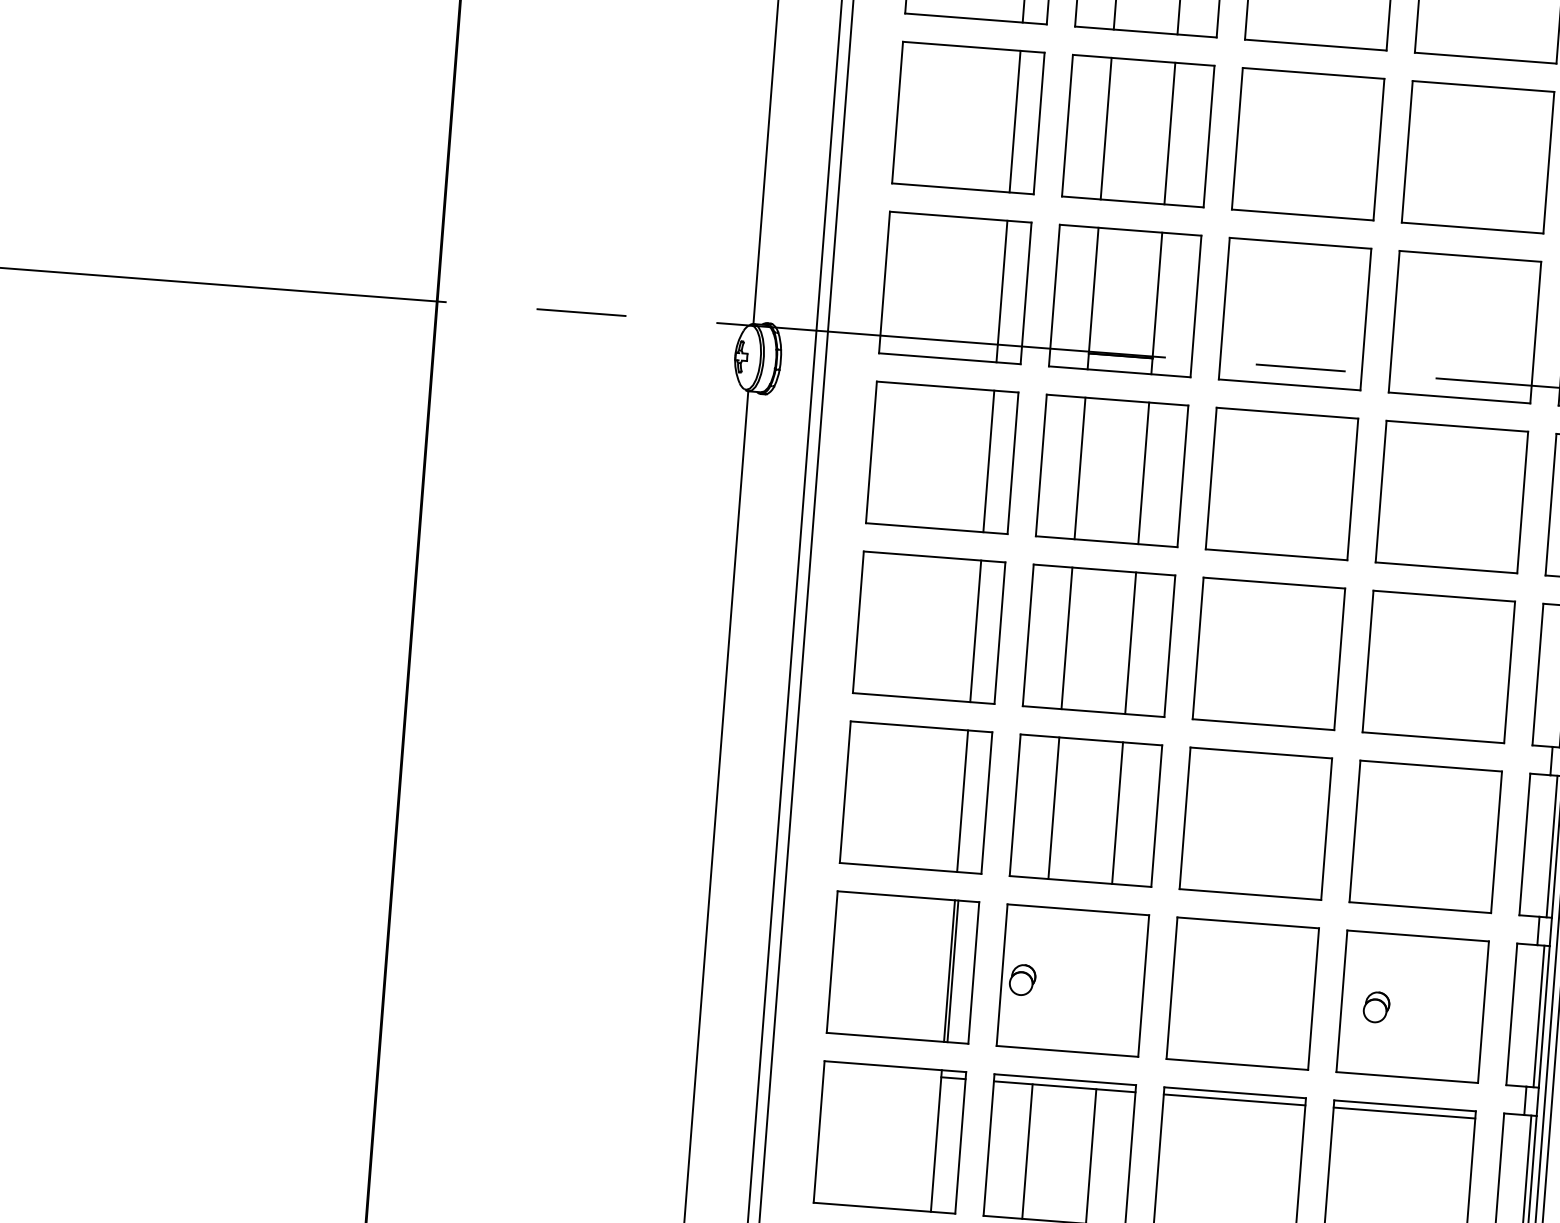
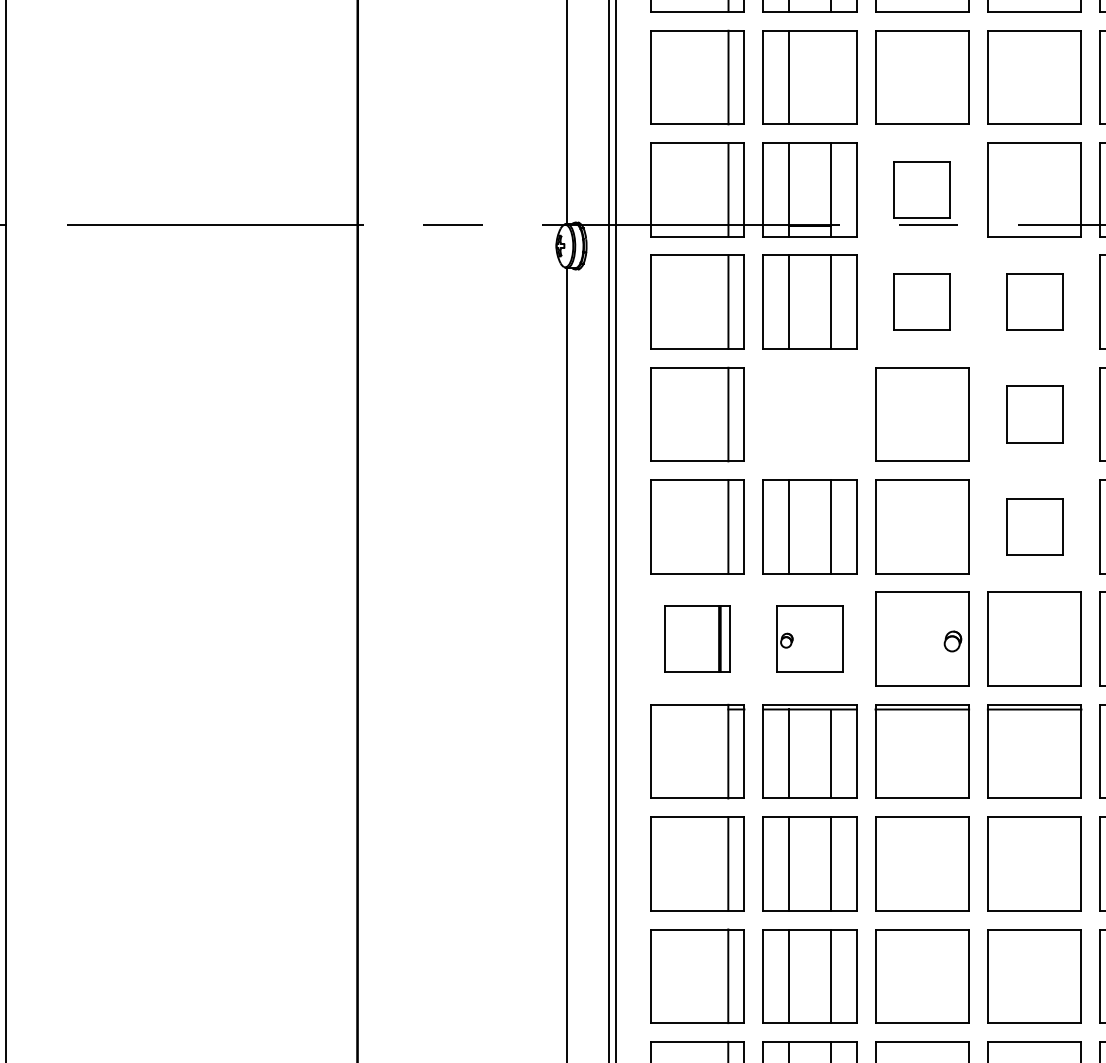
line: (1169, 133) -> (830, 77), removed
part: (1295, 313) -> (922, 189), size x0.6
part: (1282, 482) -> (922, 301), size x0.6
part: (1451, 495) -> (1034, 301), size x0.6
part: (1098, 640) -> (809, 414), removed
part: (1438, 666) -> (1034, 414), size x0.6
part: (1425, 836) -> (1034, 526), size x0.6
part: (902, 966) -> (697, 638), size x0.7
part: (1072, 979) -> (809, 638), size x0.7
part: (1375, 1007) -> (952, 641), moved

